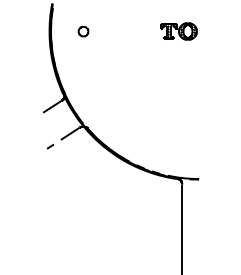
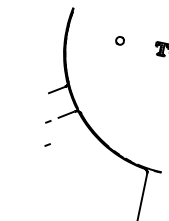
part: (83, 31) -> (120, 40), moved
line: (55, 174) -> (47, 144), added

